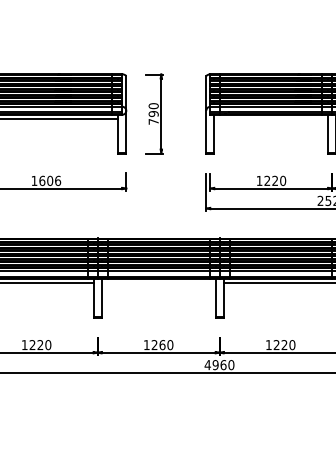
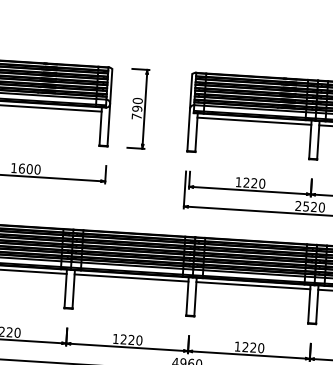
line: (271, 119) -> (254, 121), added
text: (58, 180) -> (38, 169), 1606 -> 1600
line: (158, 283) -> (131, 278), added
text: (162, 345) -> (131, 340), 1260 -> 1220

